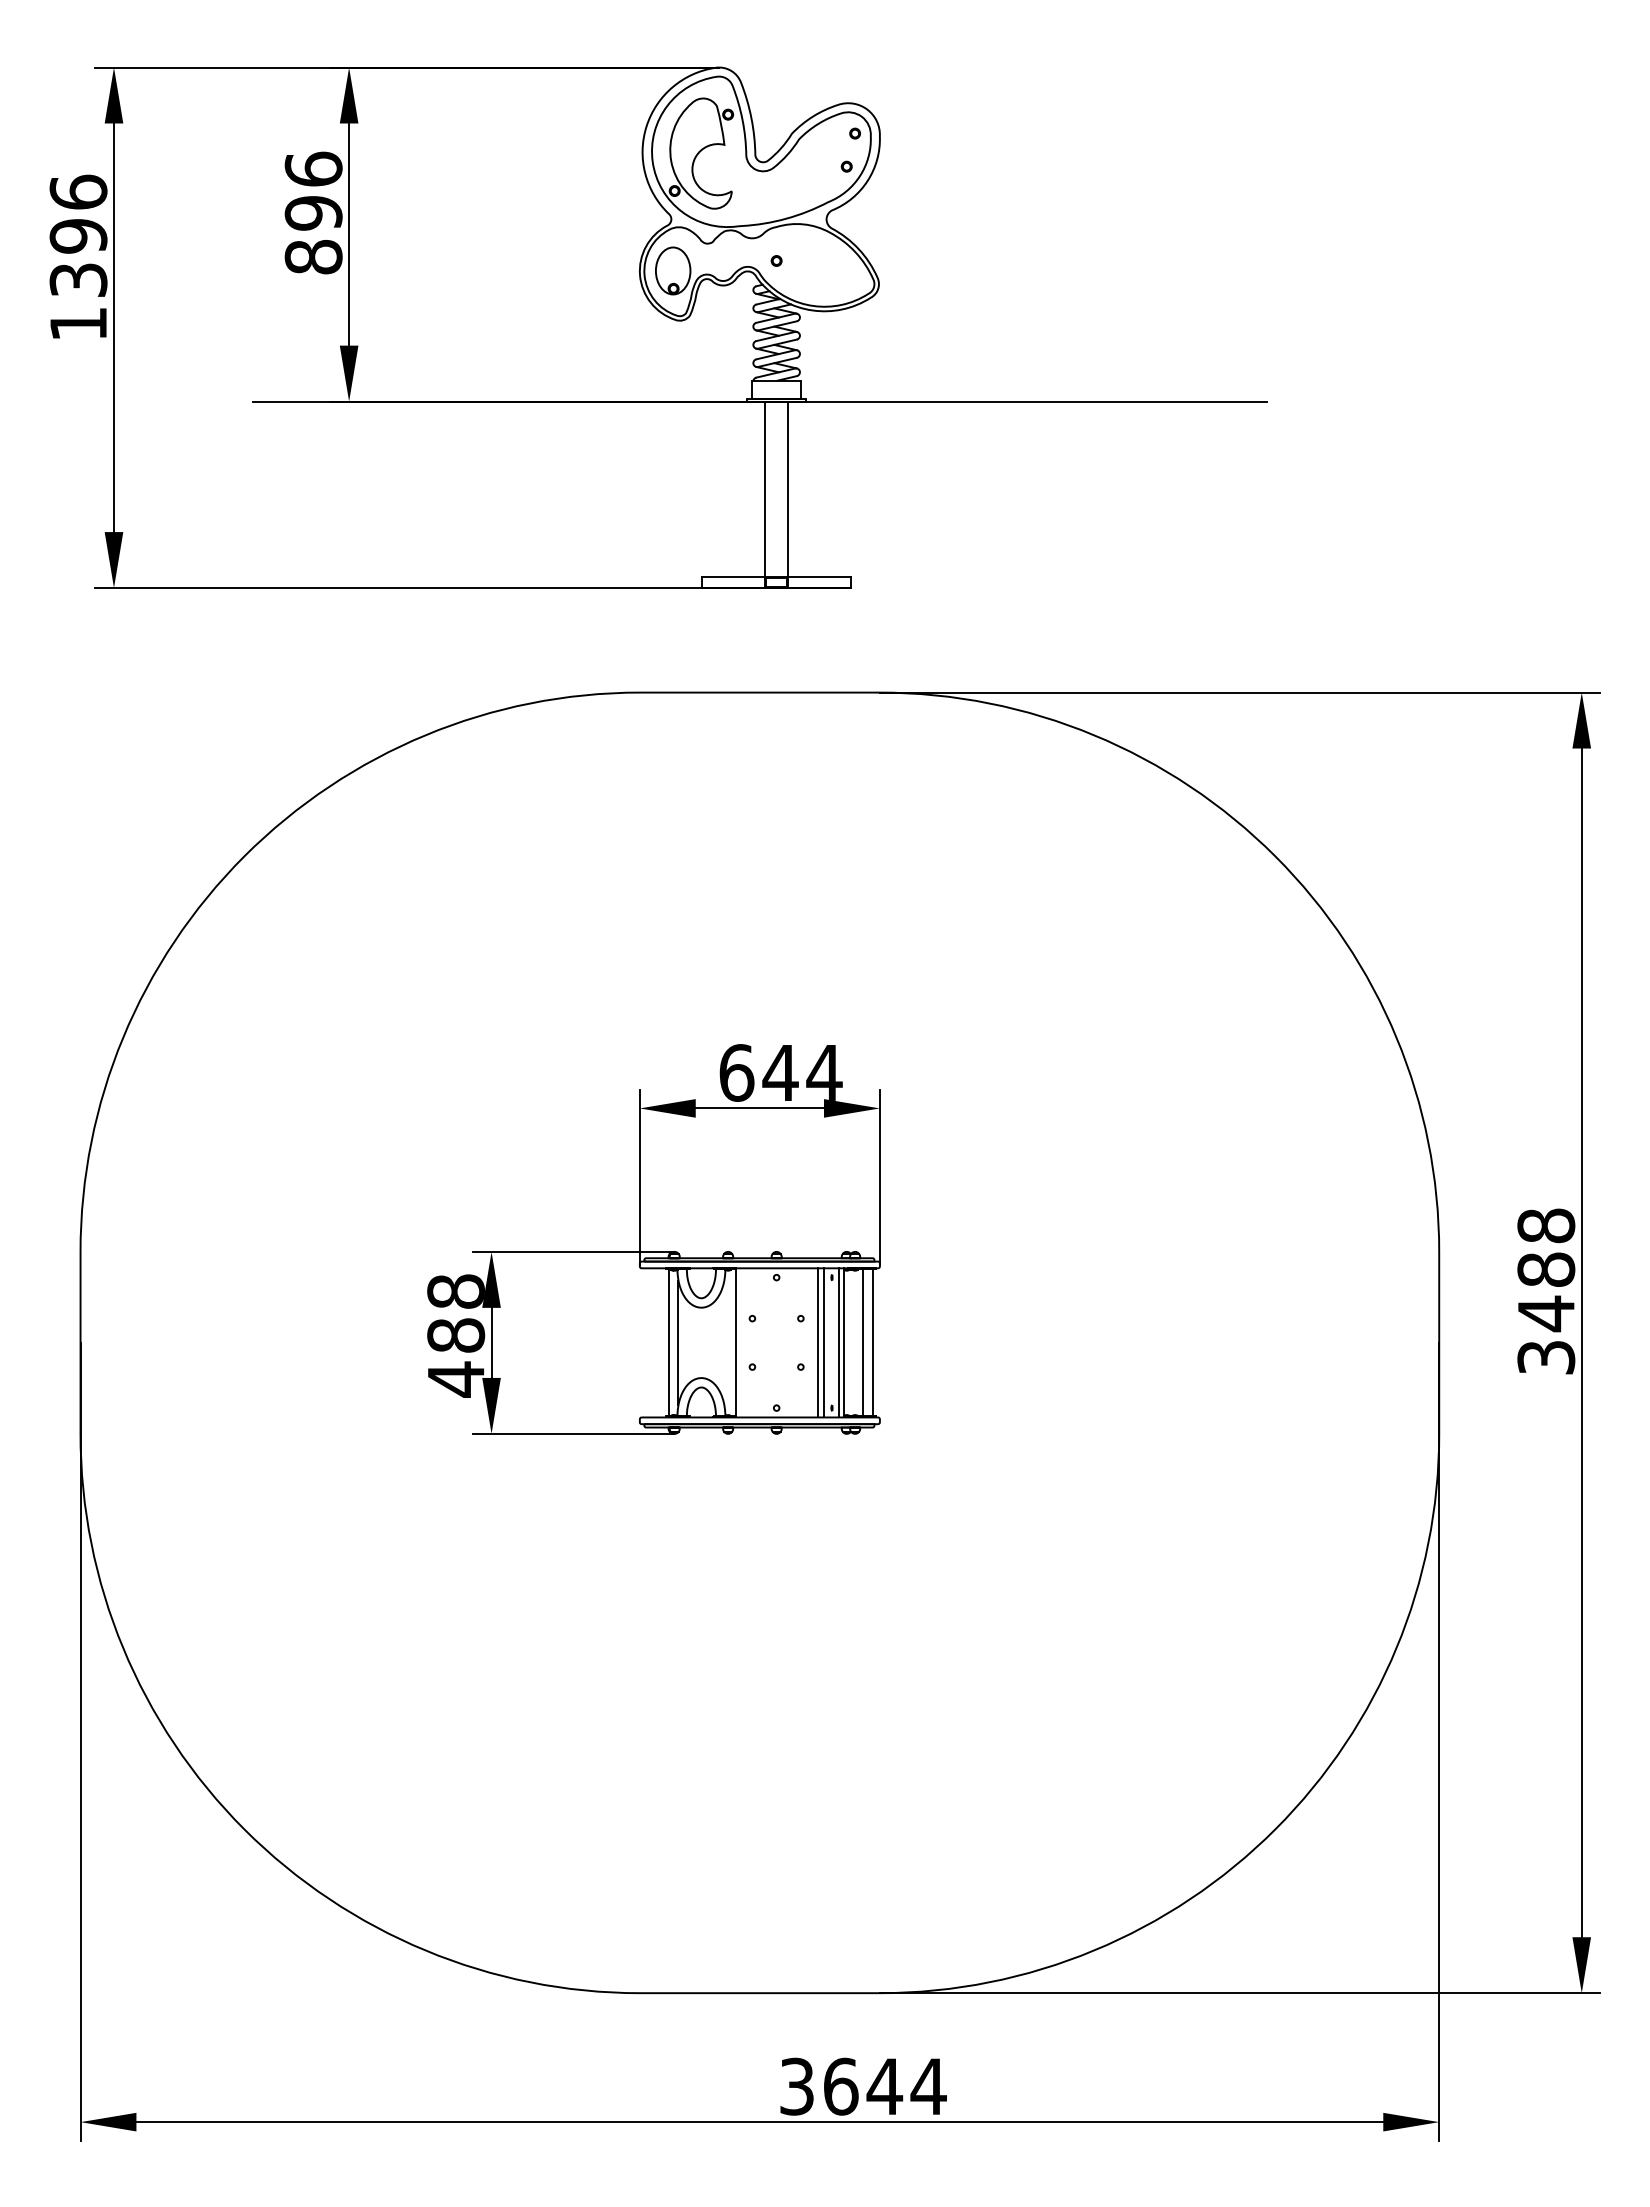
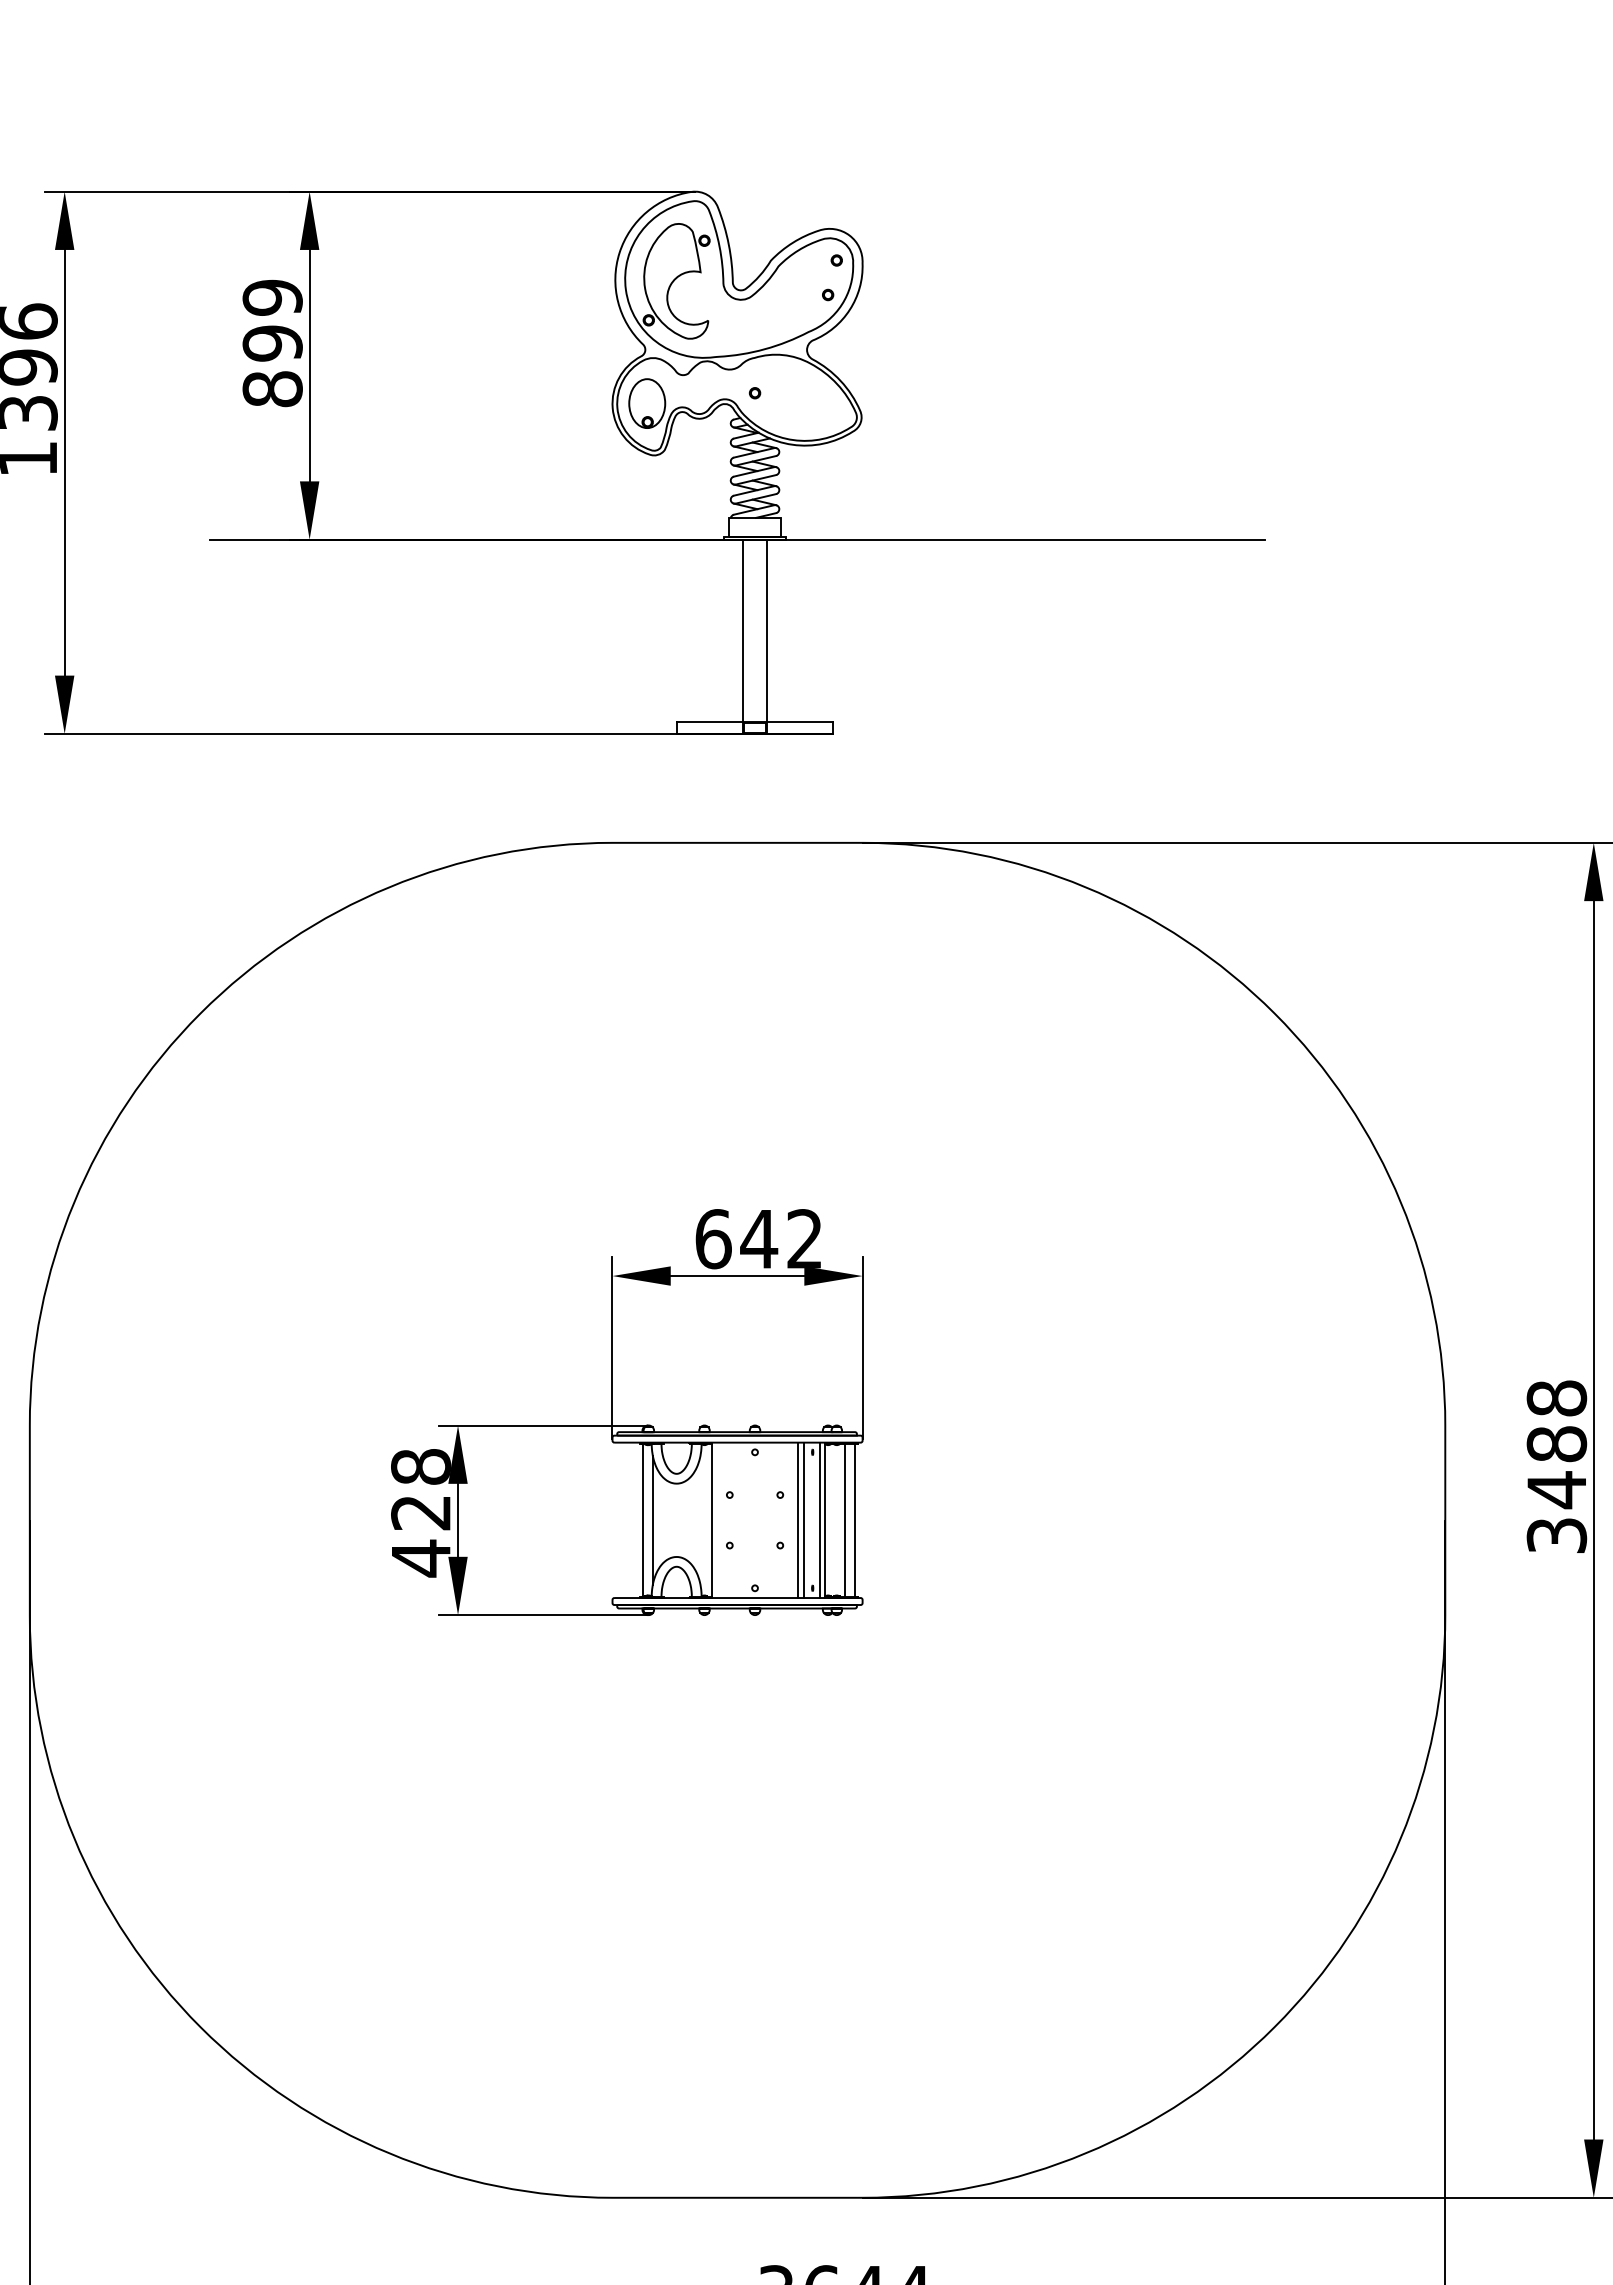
text: (313, 168) -> (272, 296), 896 -> 899
text: (824, 1072) -> (804, 1238), 644 -> 642
text: (456, 1335) -> (421, 1512), 488 -> 428

